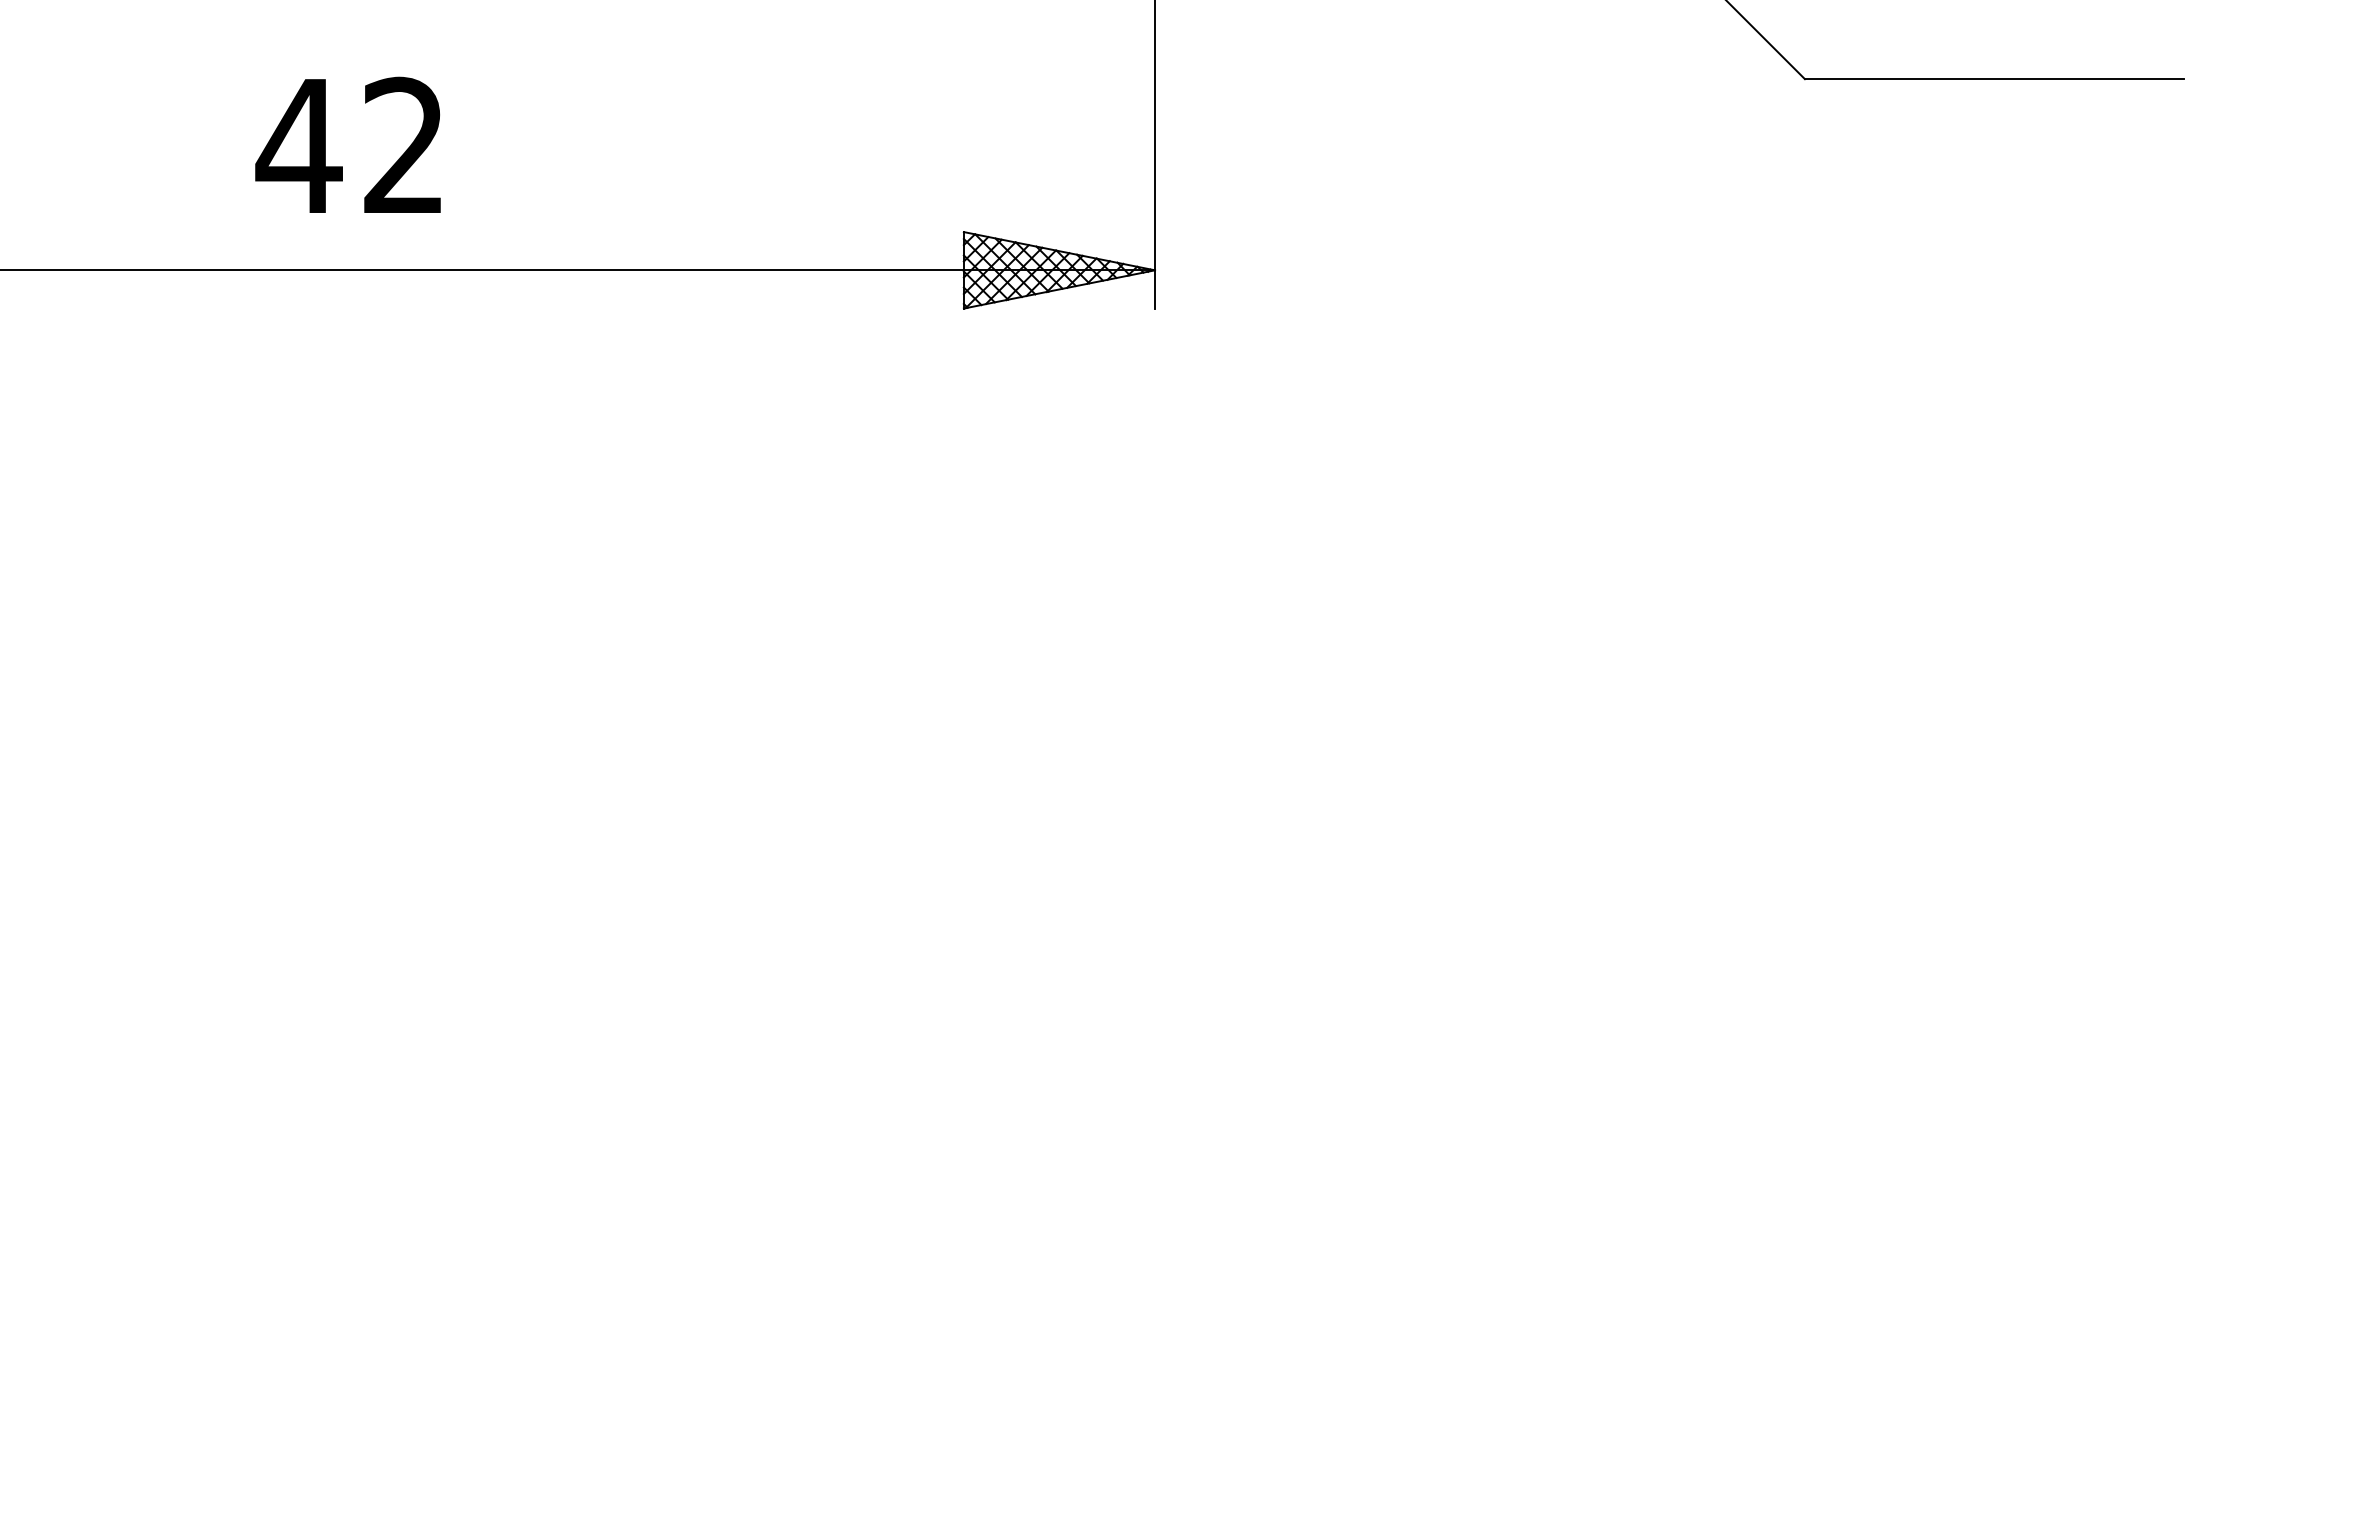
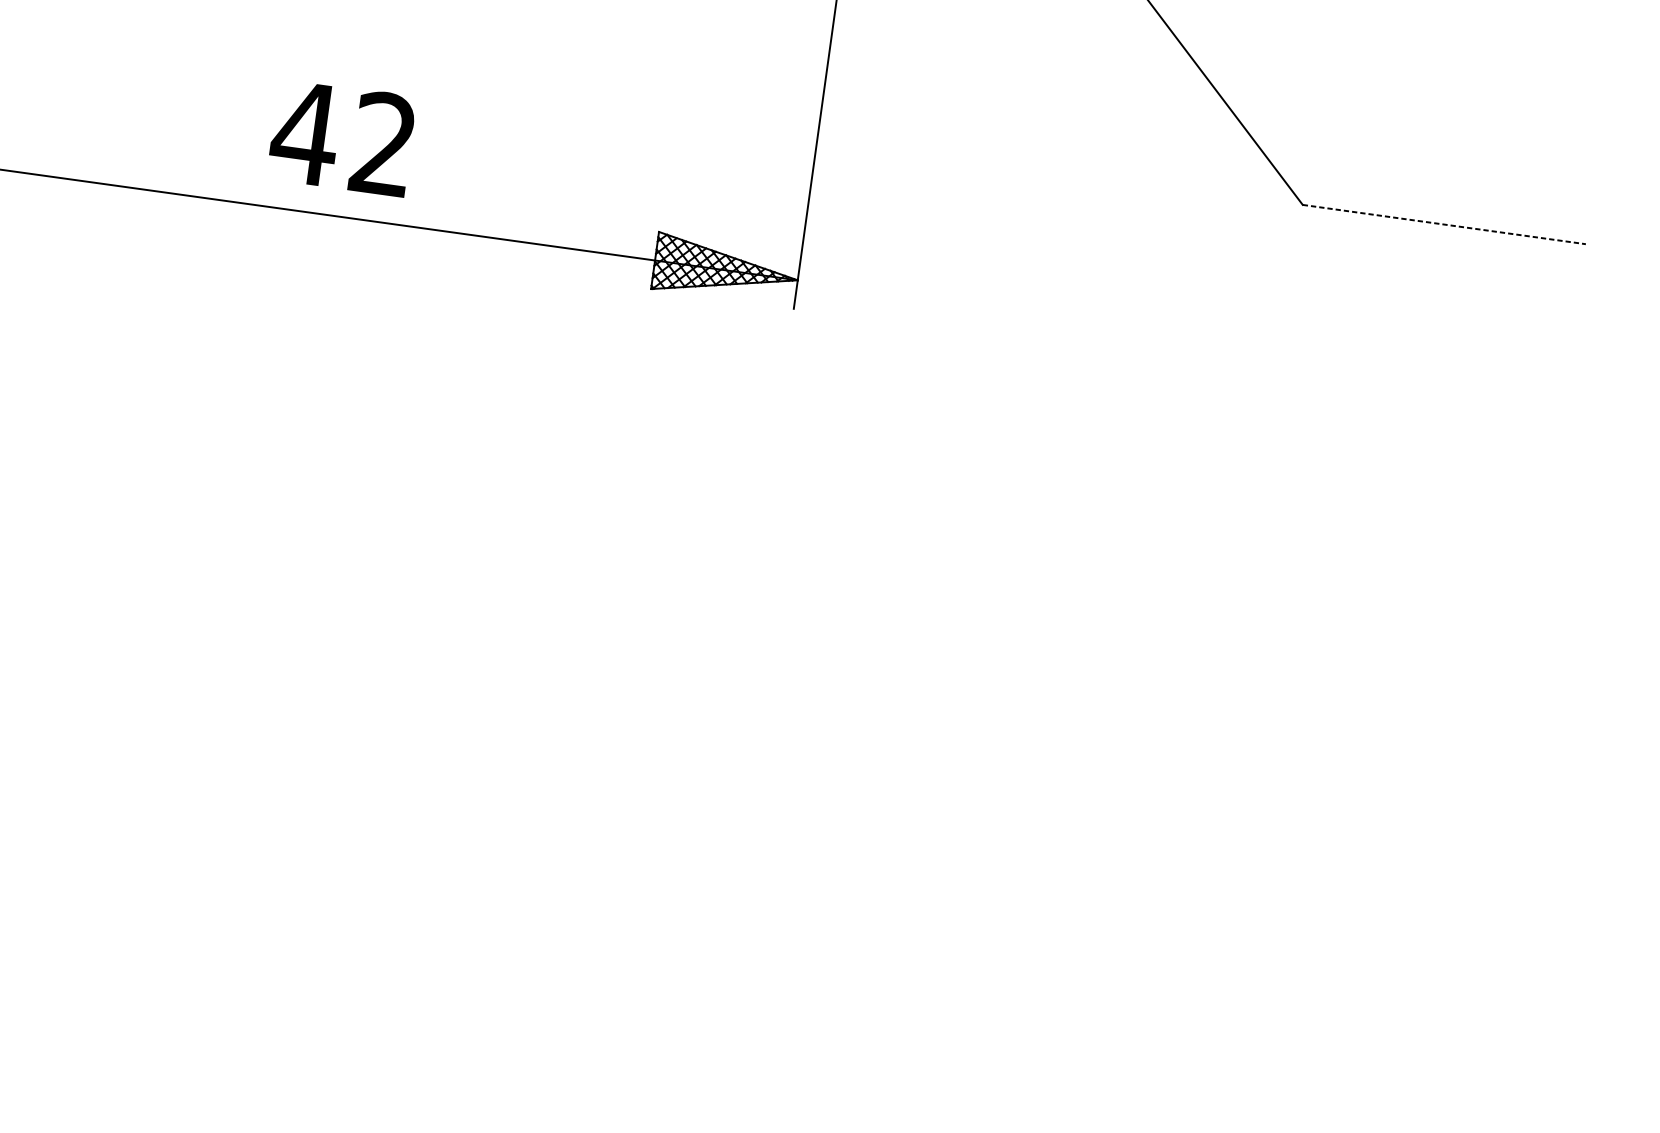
line: (1994, 79) -> (1444, 224), solid -> dashed
text: (347, 144) -> (341, 137), moved

